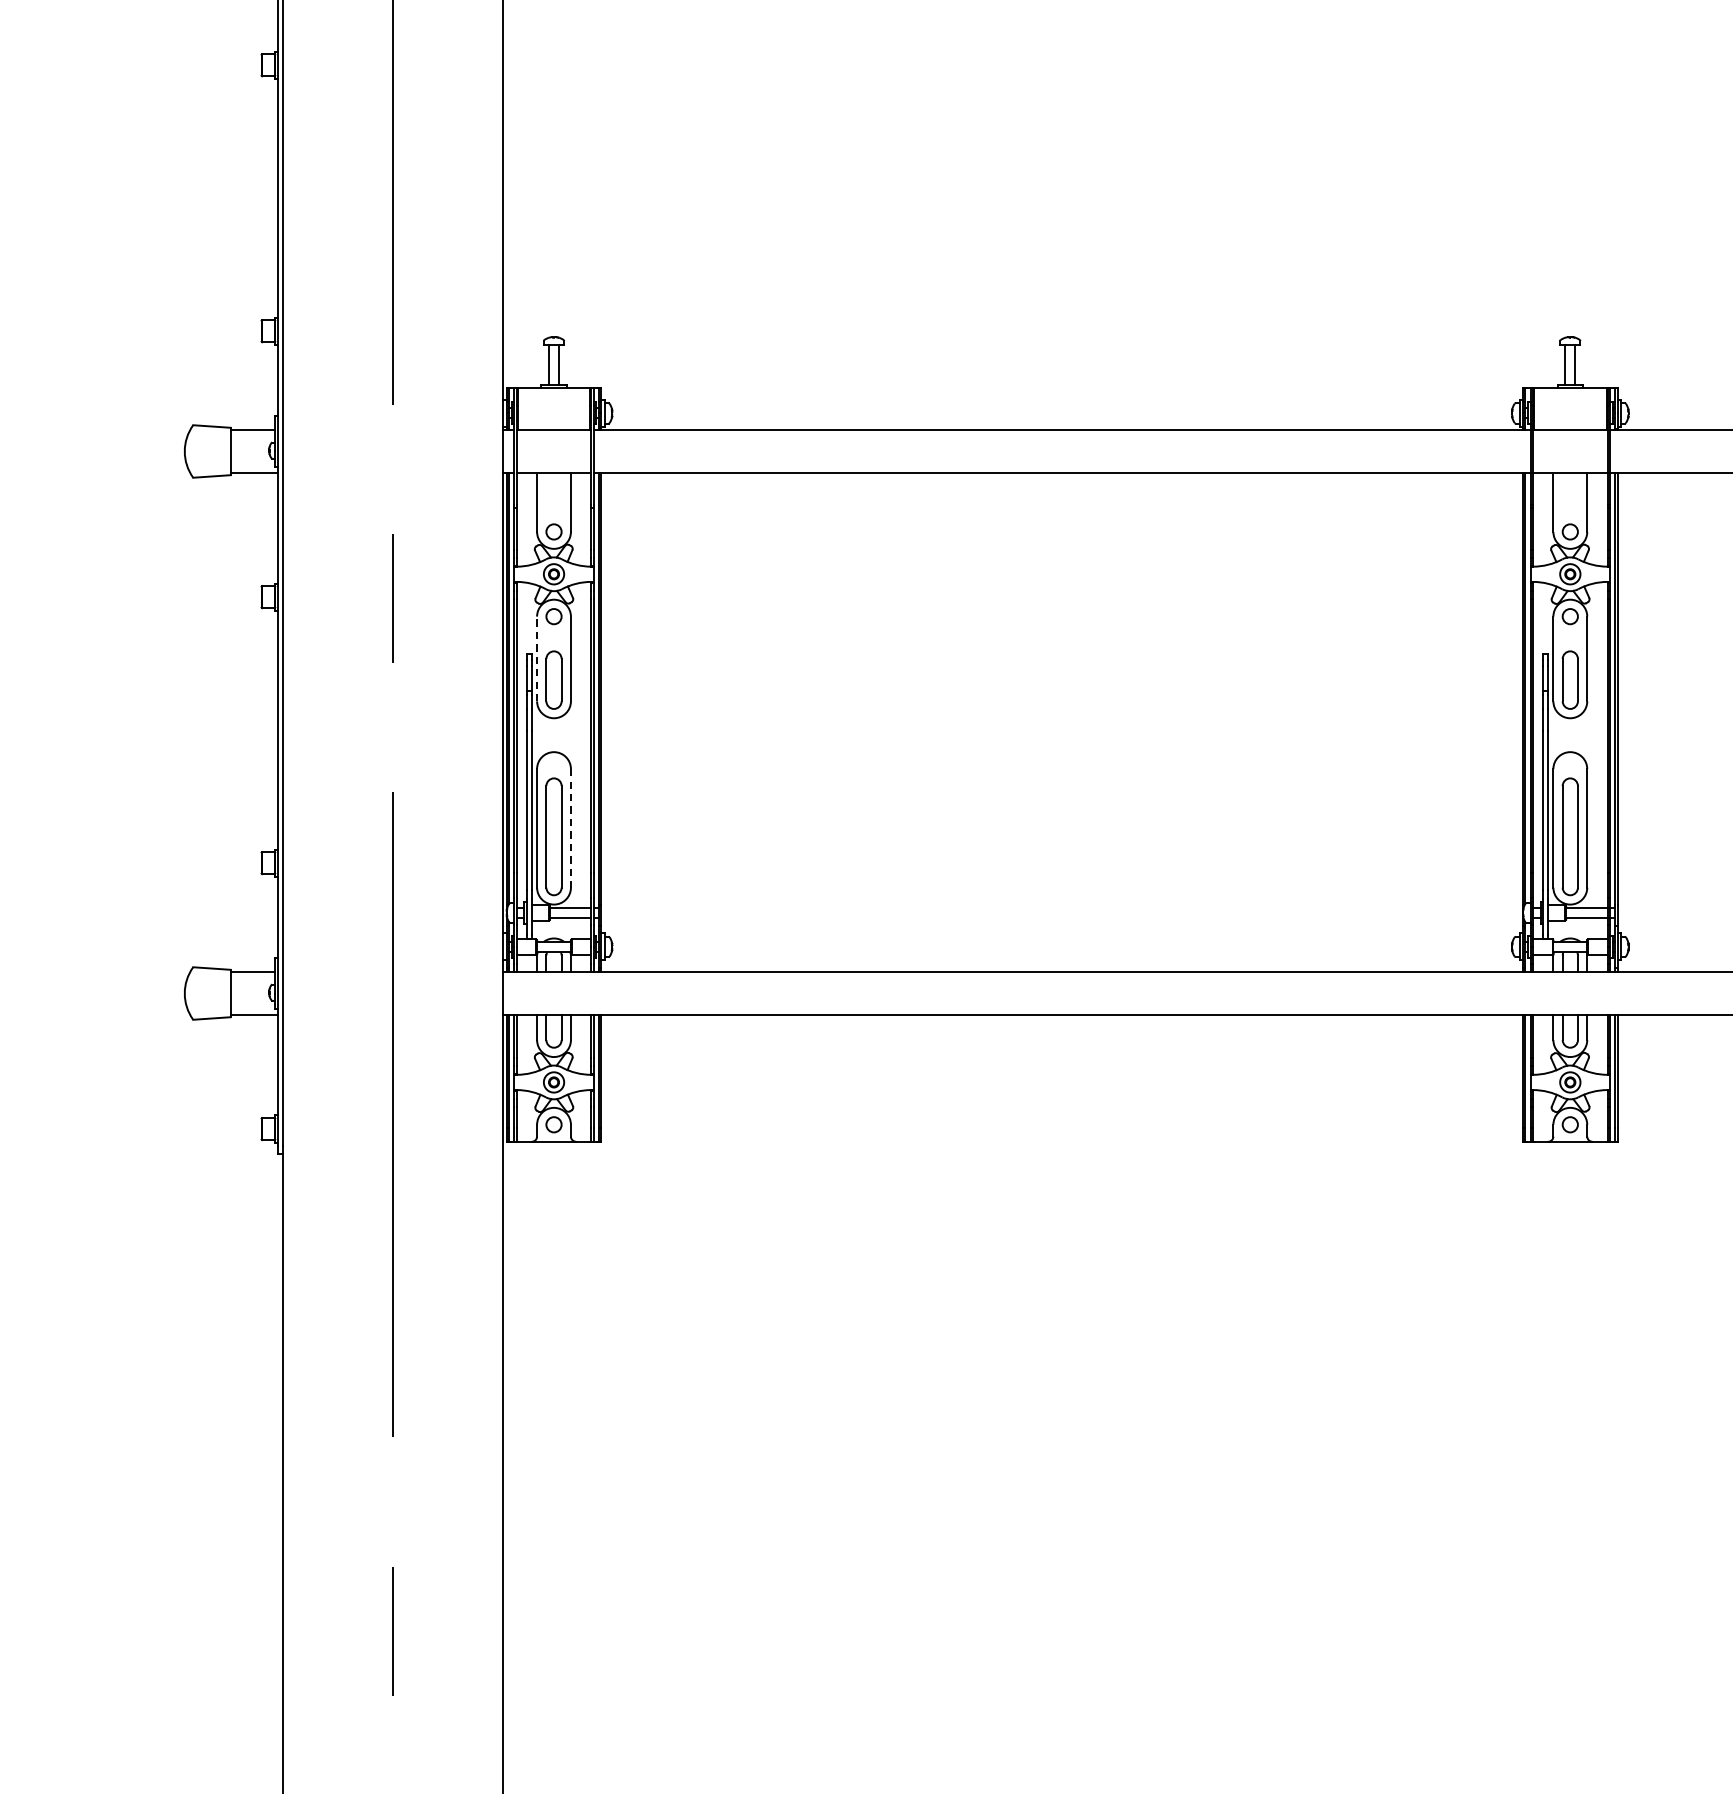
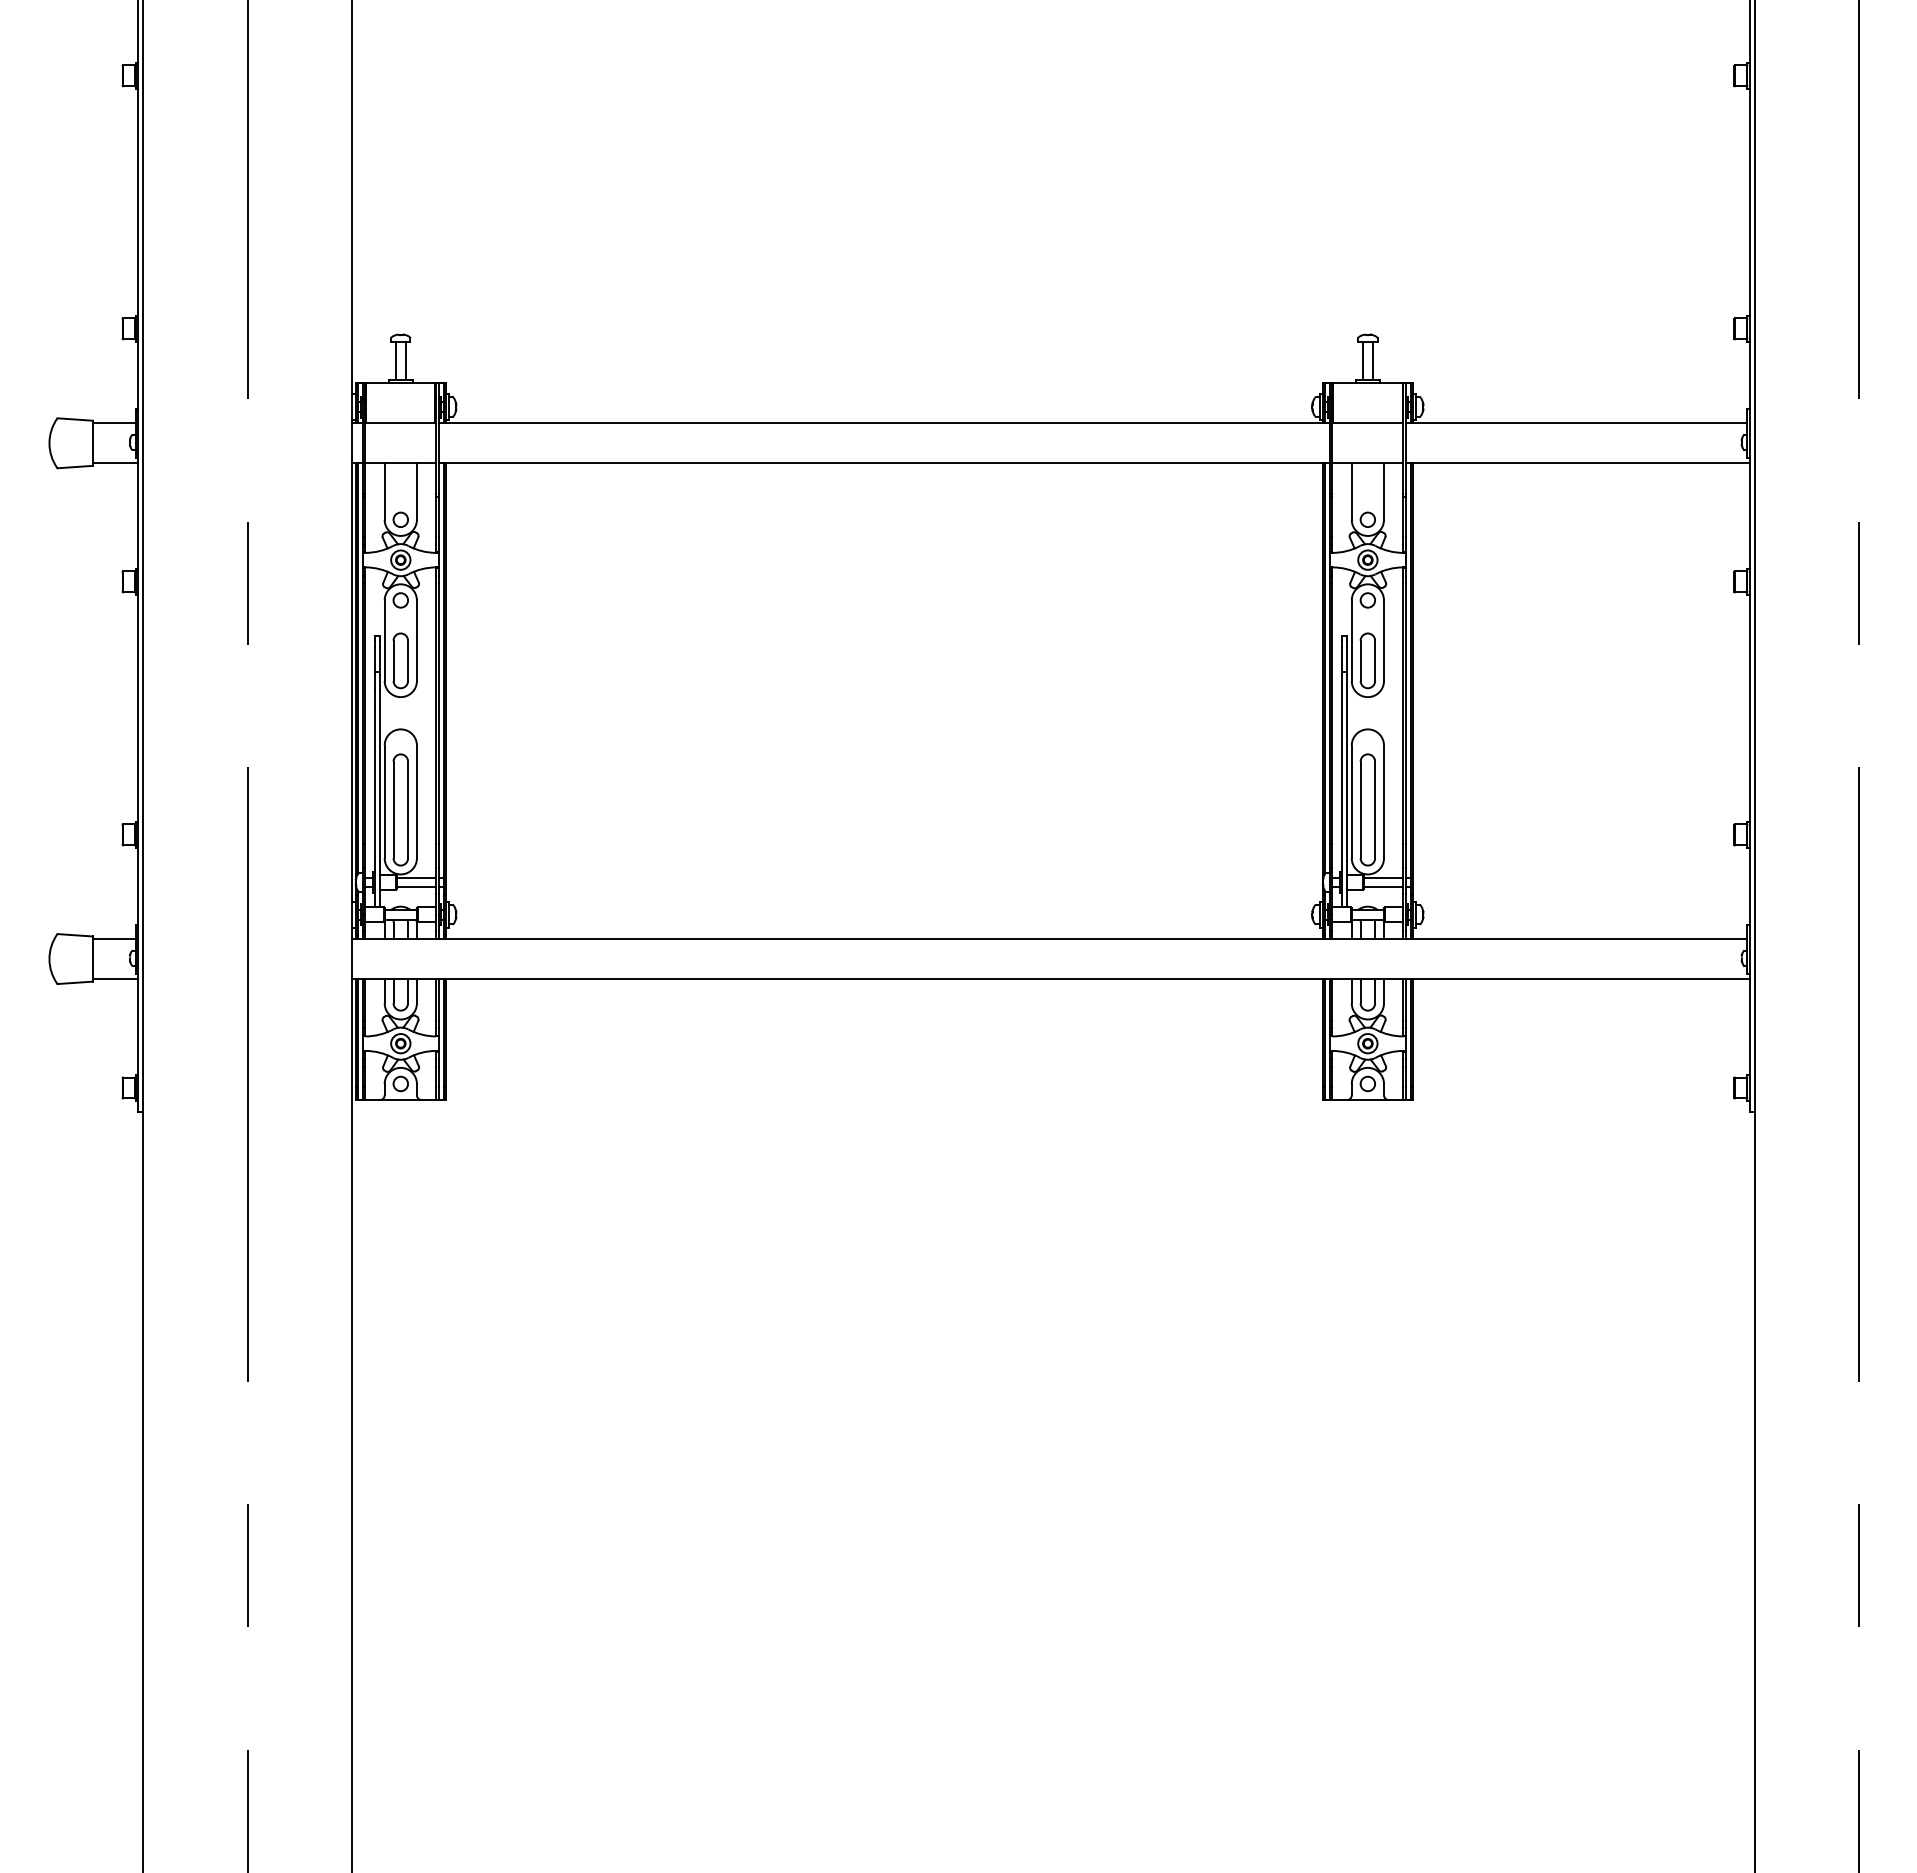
line: (536, 658) -> (384, 640), dashed -> solid
line: (570, 828) -> (416, 802), dashed -> solid

